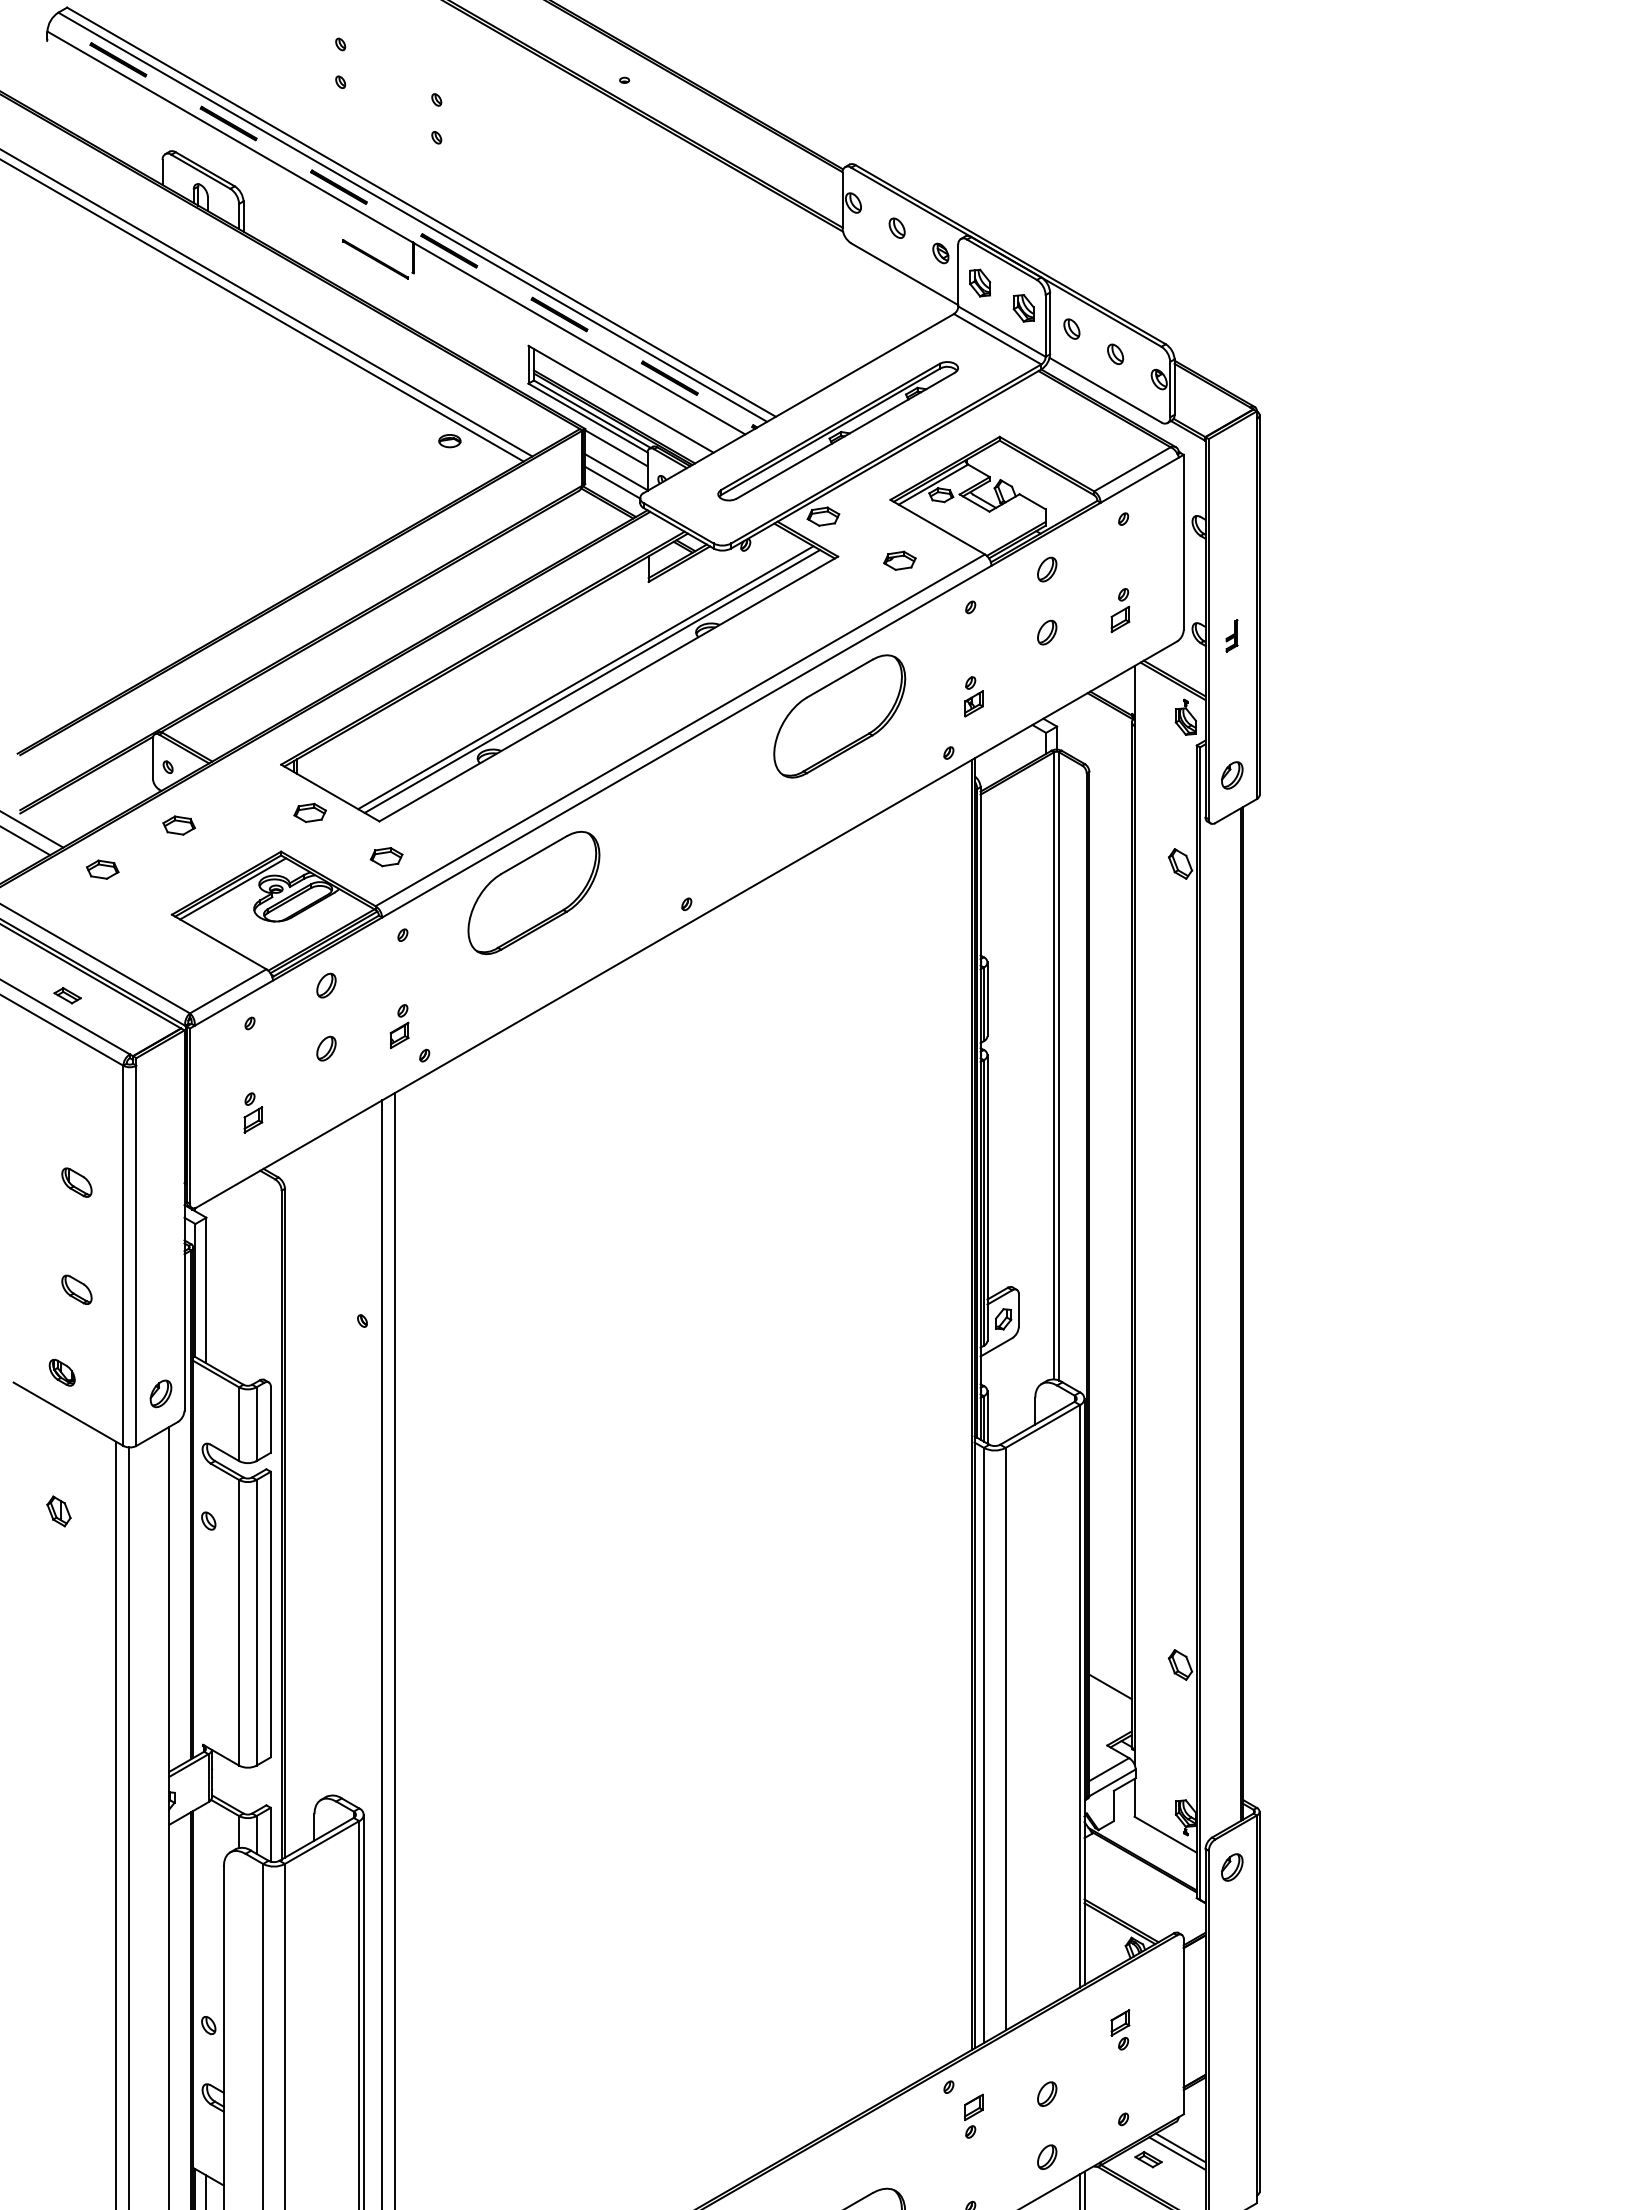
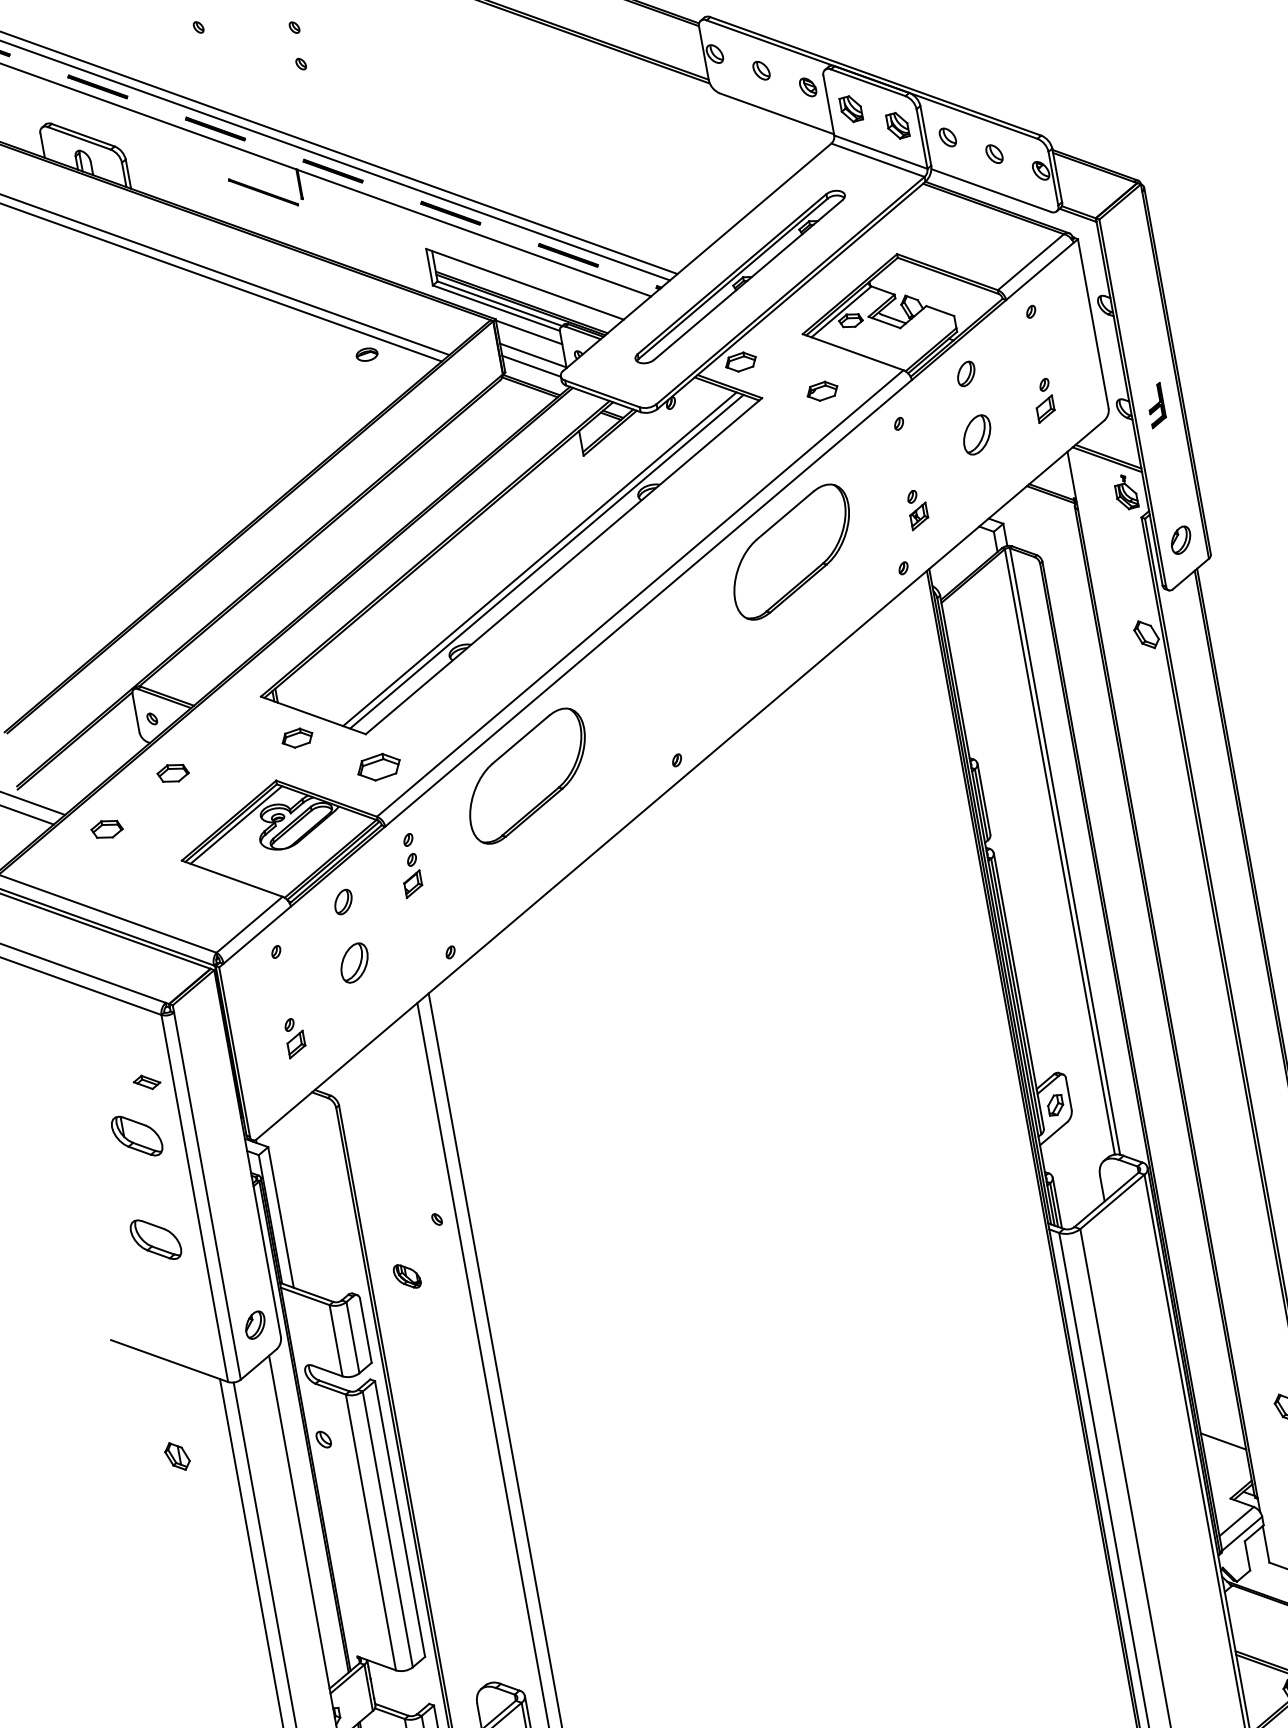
part: (1047, 632) -> (977, 434), size x1.6
part: (1231, 635) -> (1155, 405), size x1.4
part: (386, 857) -> (378, 767), size x1.4
part: (67, 995) -> (146, 1082), moved
part: (399, 1026) -> (411, 875), moved
part: (326, 1048) -> (354, 962), size x1.6
part: (76, 1182) -> (136, 1135), size x1.6
part: (76, 1289) -> (155, 1239), size x1.6
part: (61, 1372) -> (406, 1276), moved

